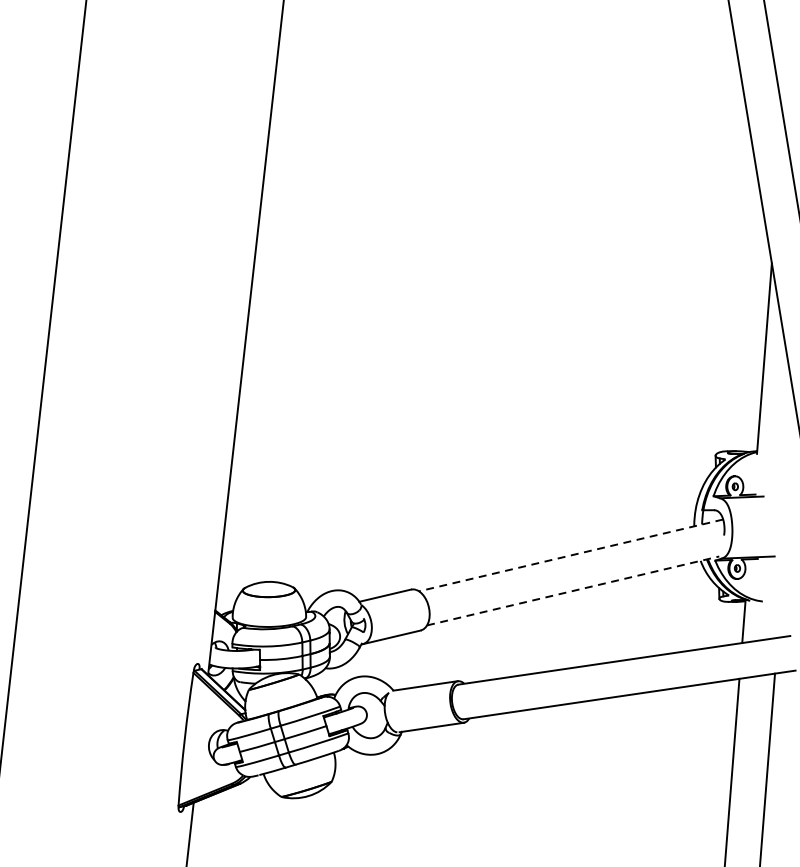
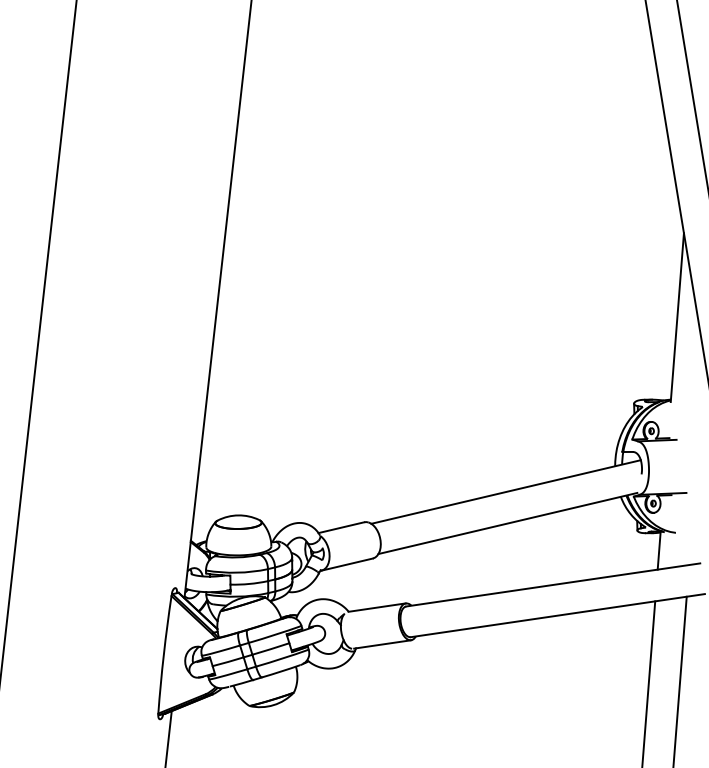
line: (570, 555) -> (505, 492), dashed -> solid
line: (572, 590) -> (507, 523), dashed -> solid

